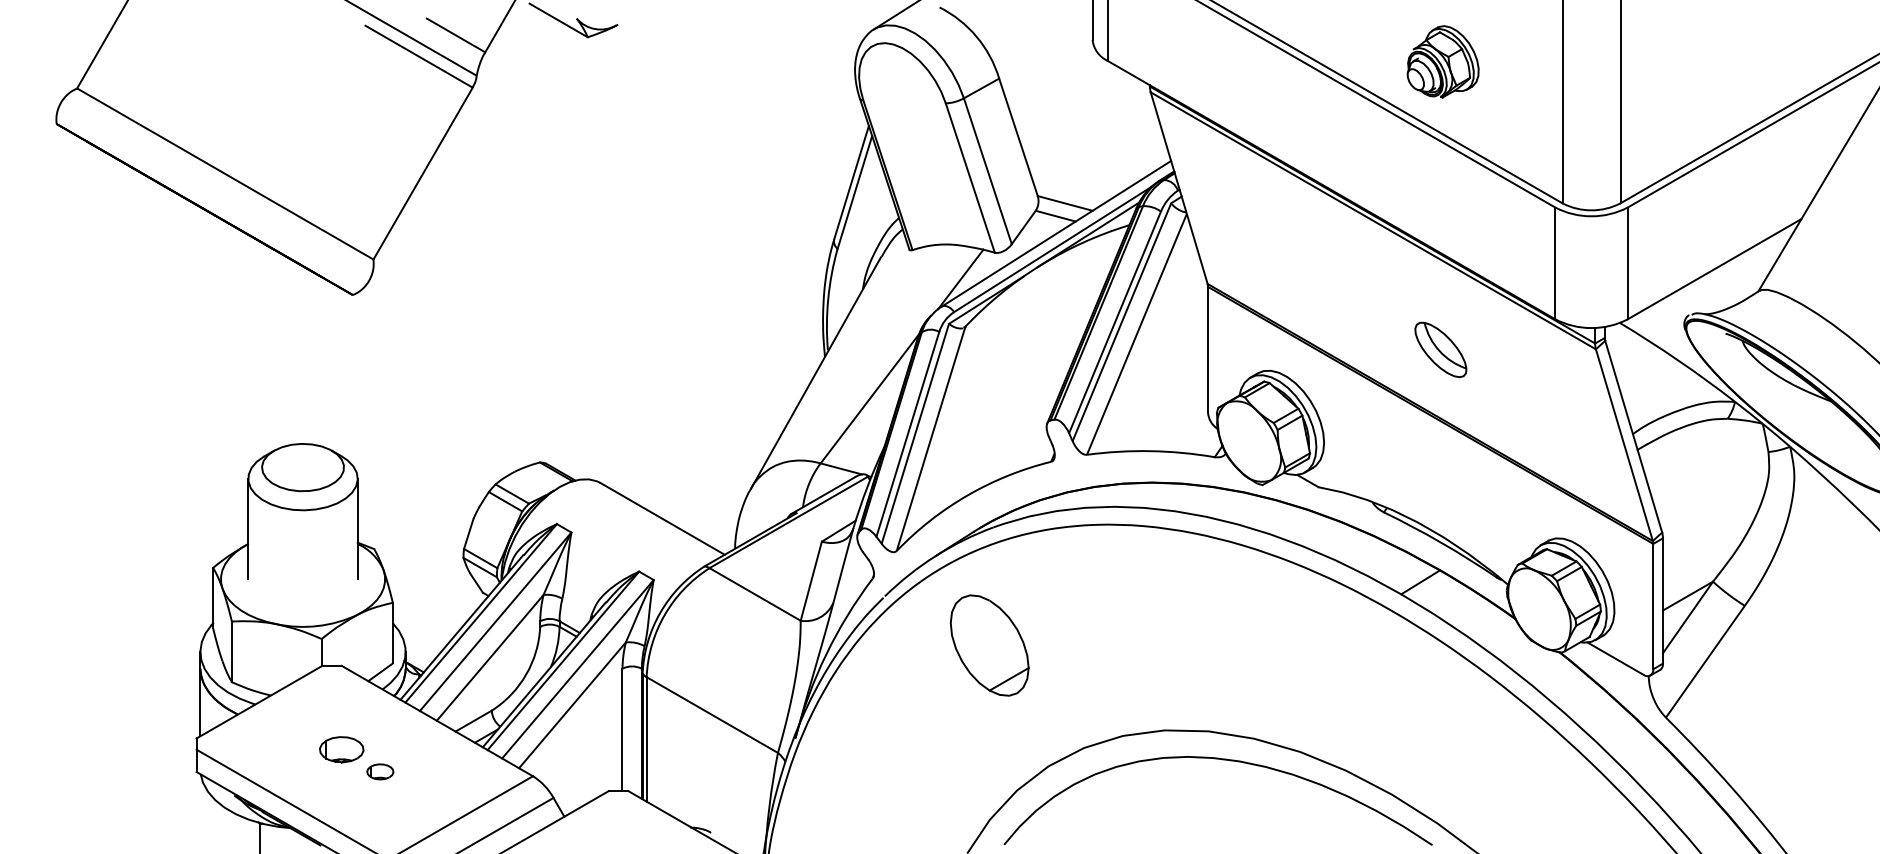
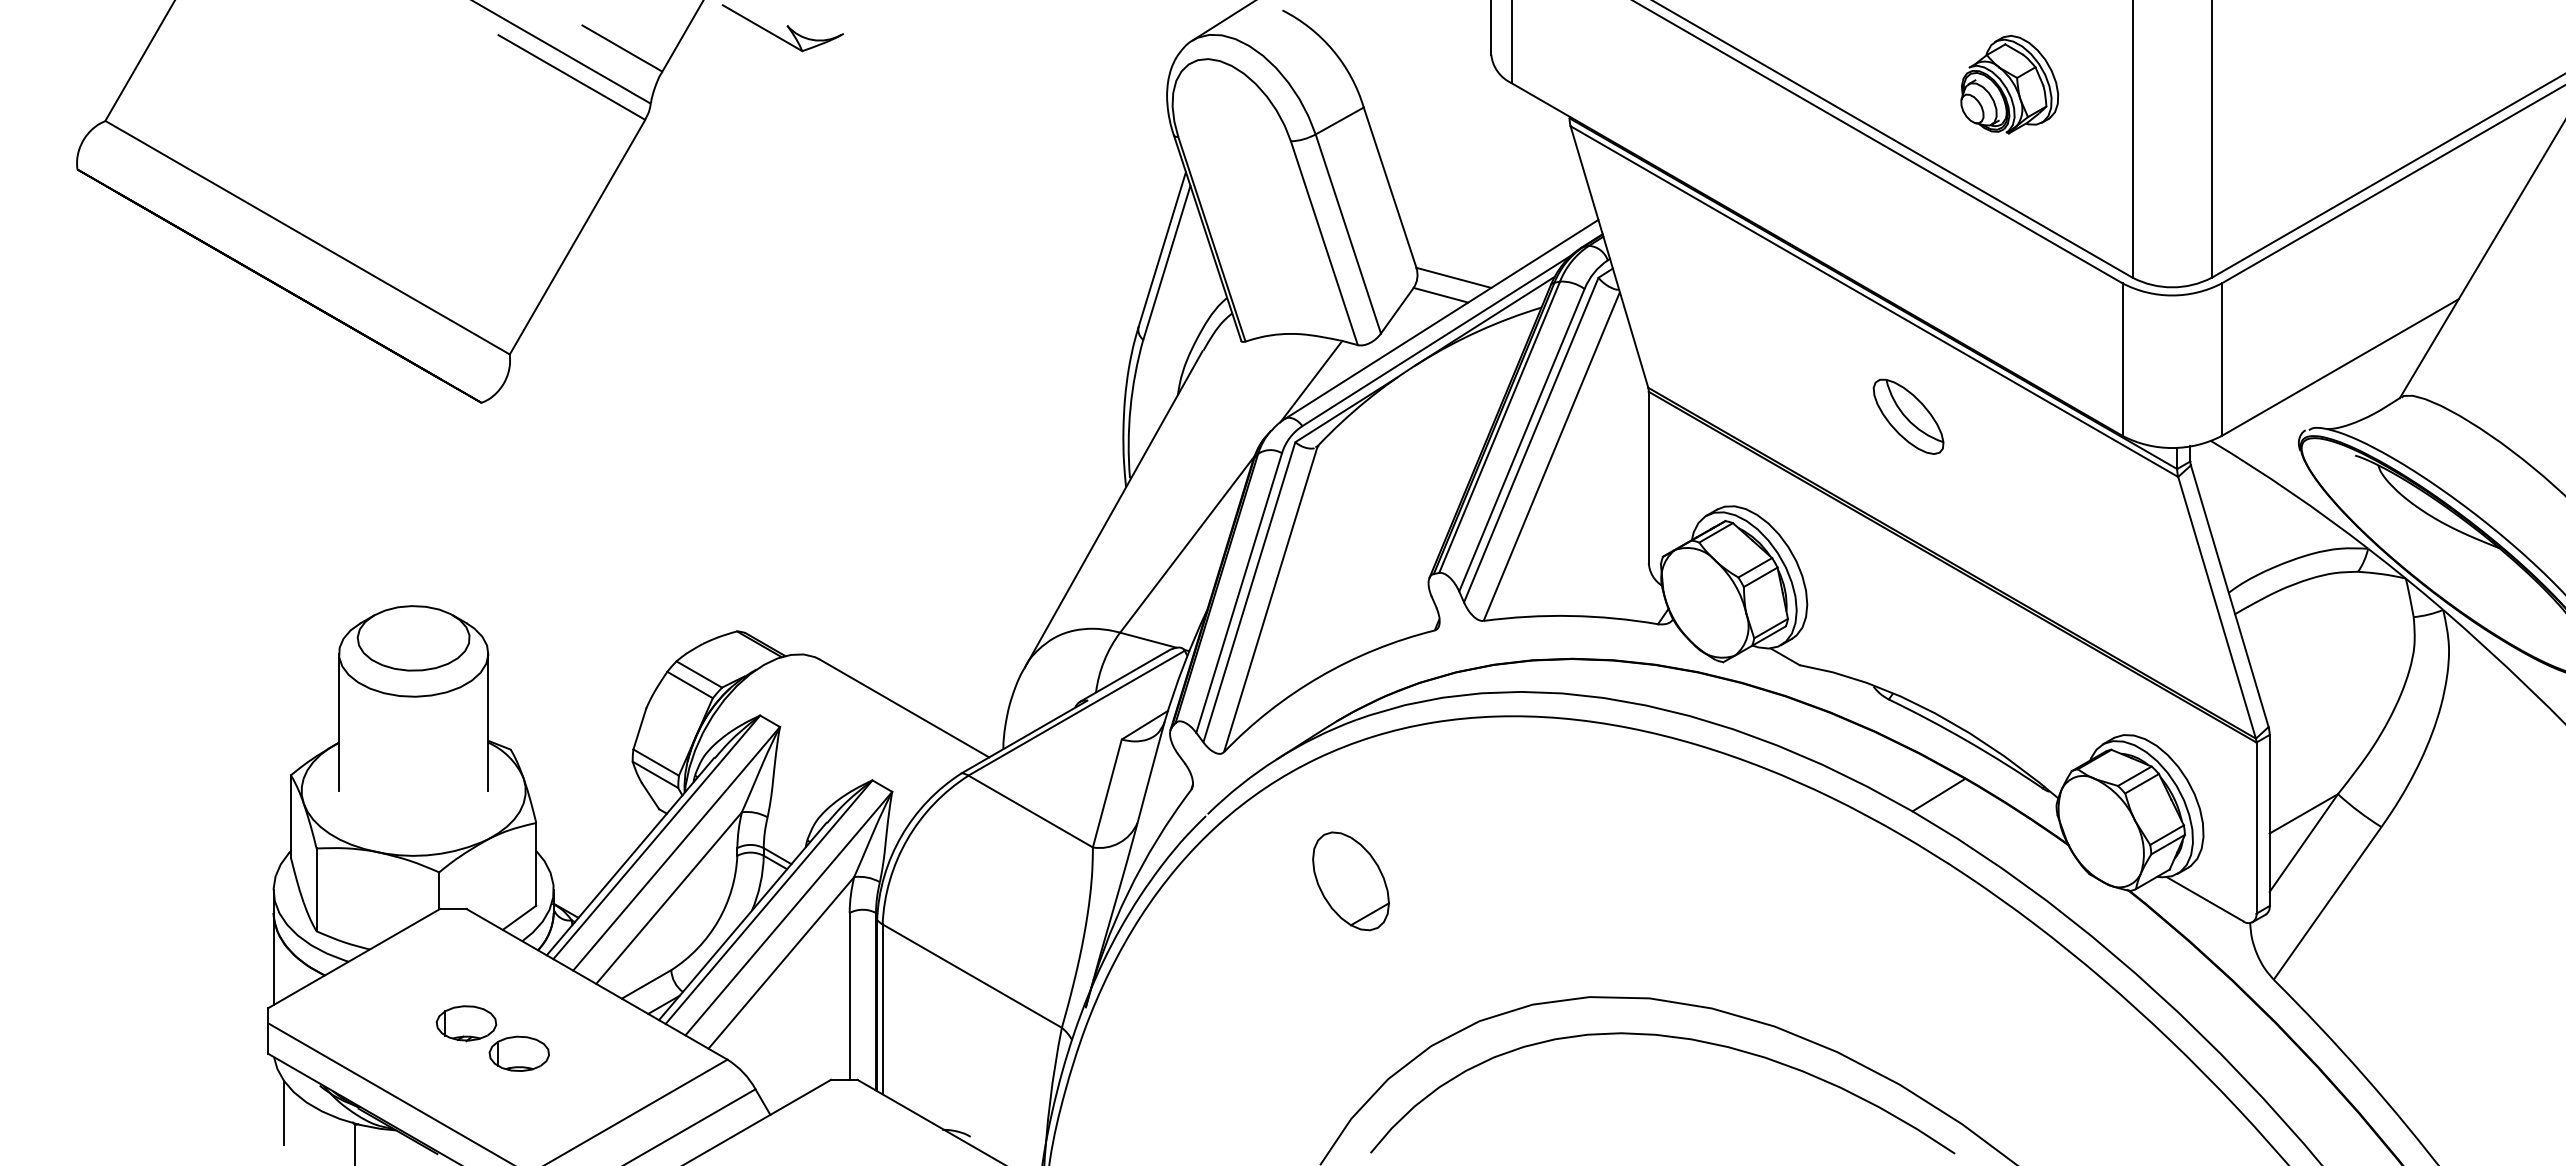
part: (1442, 61) -> (2009, 84), moved
part: (1440, 349) -> (1908, 416), moved
part: (990, 645) -> (1351, 881), size x0.71
part: (379, 771) -> (518, 1053), size x1.67
line: (208, 815) -> (284, 1113), added

